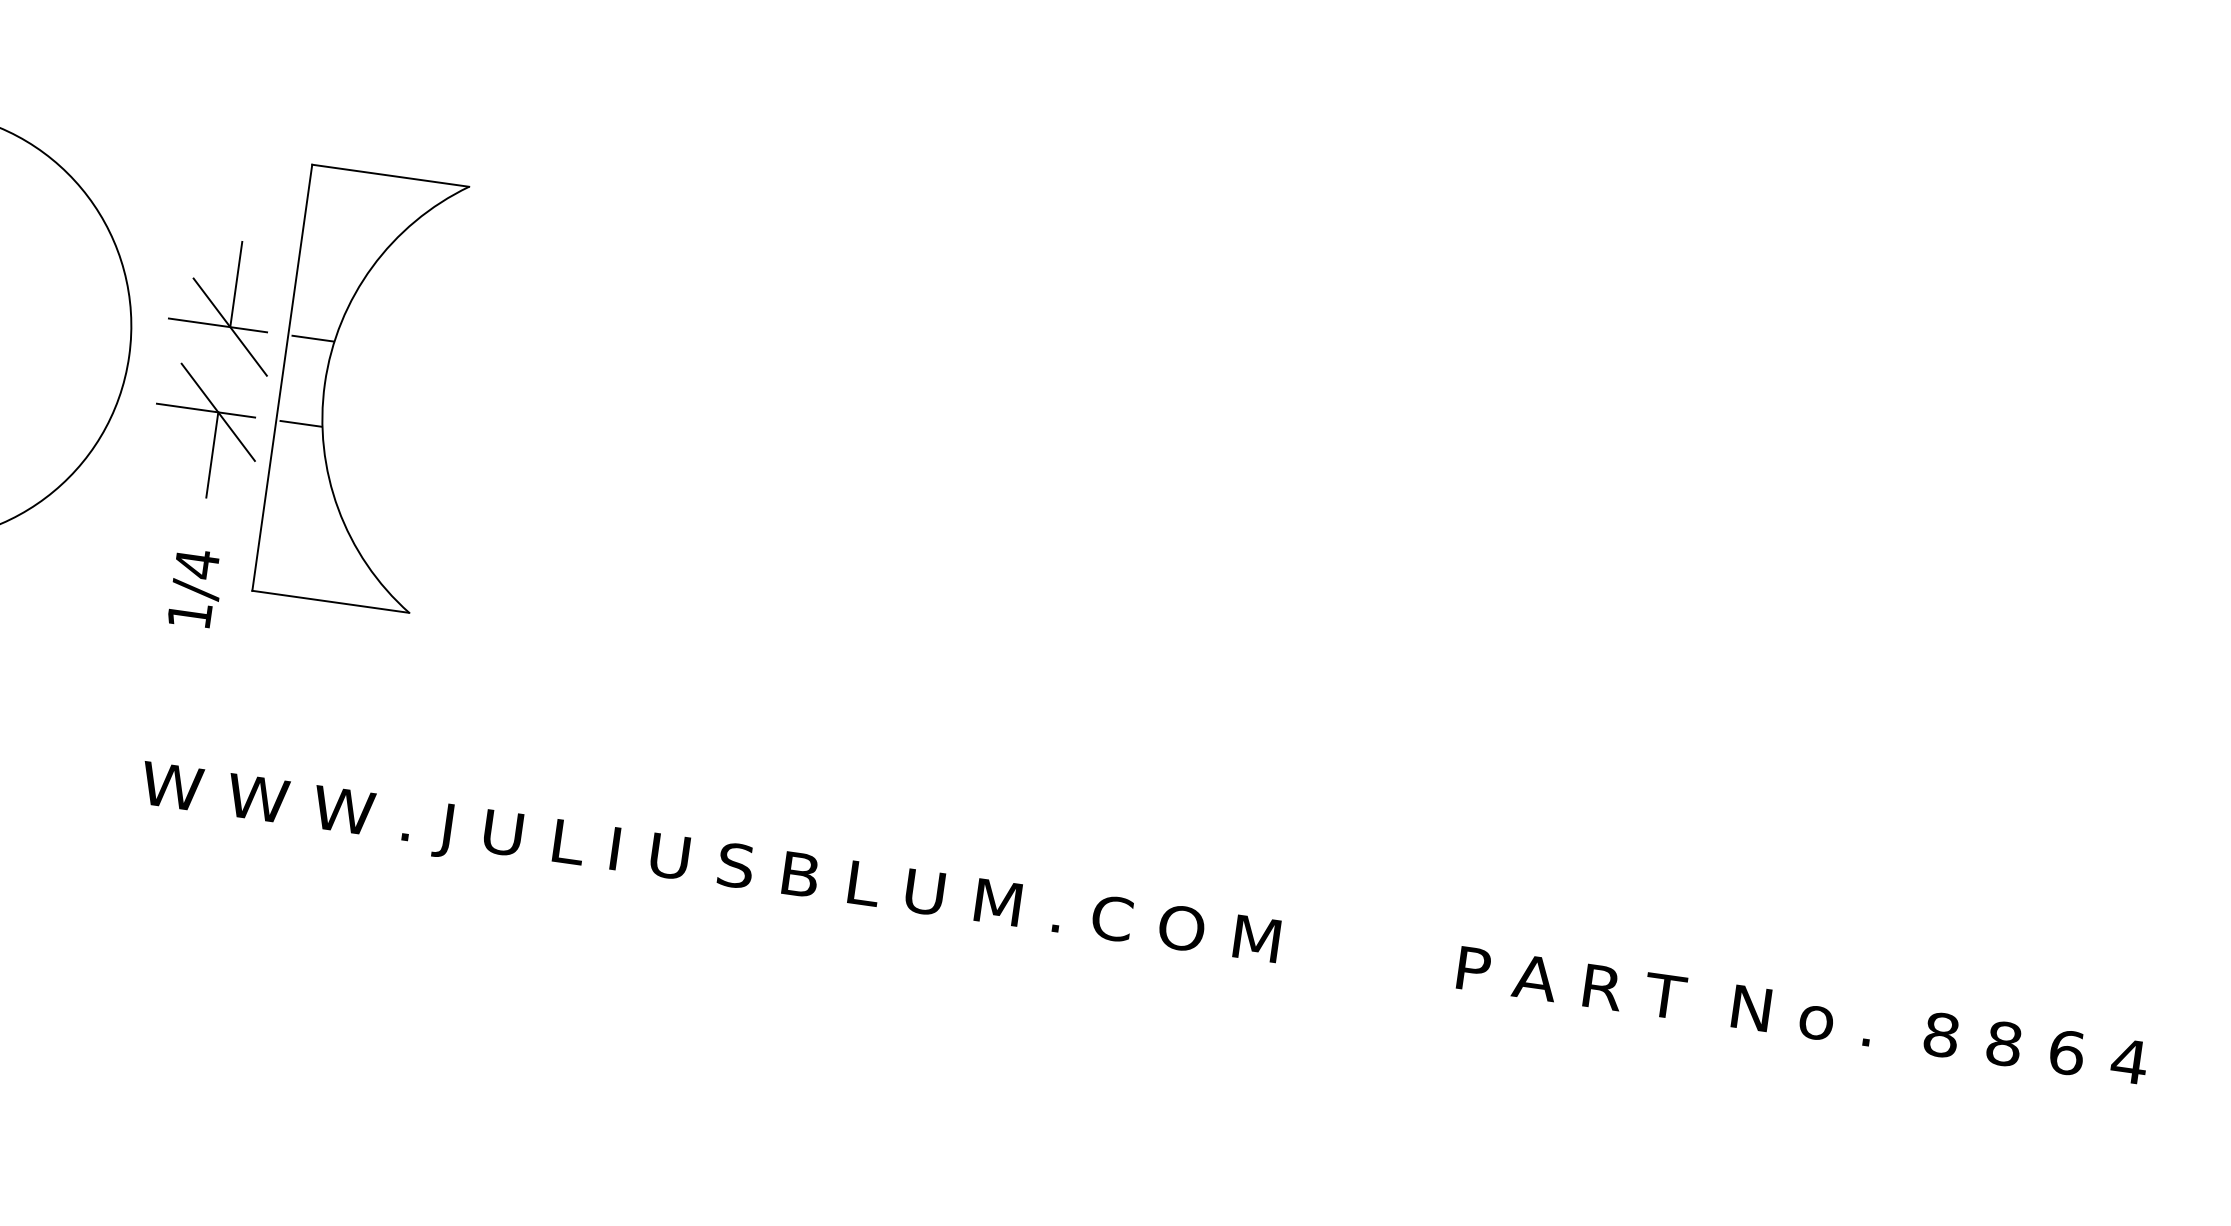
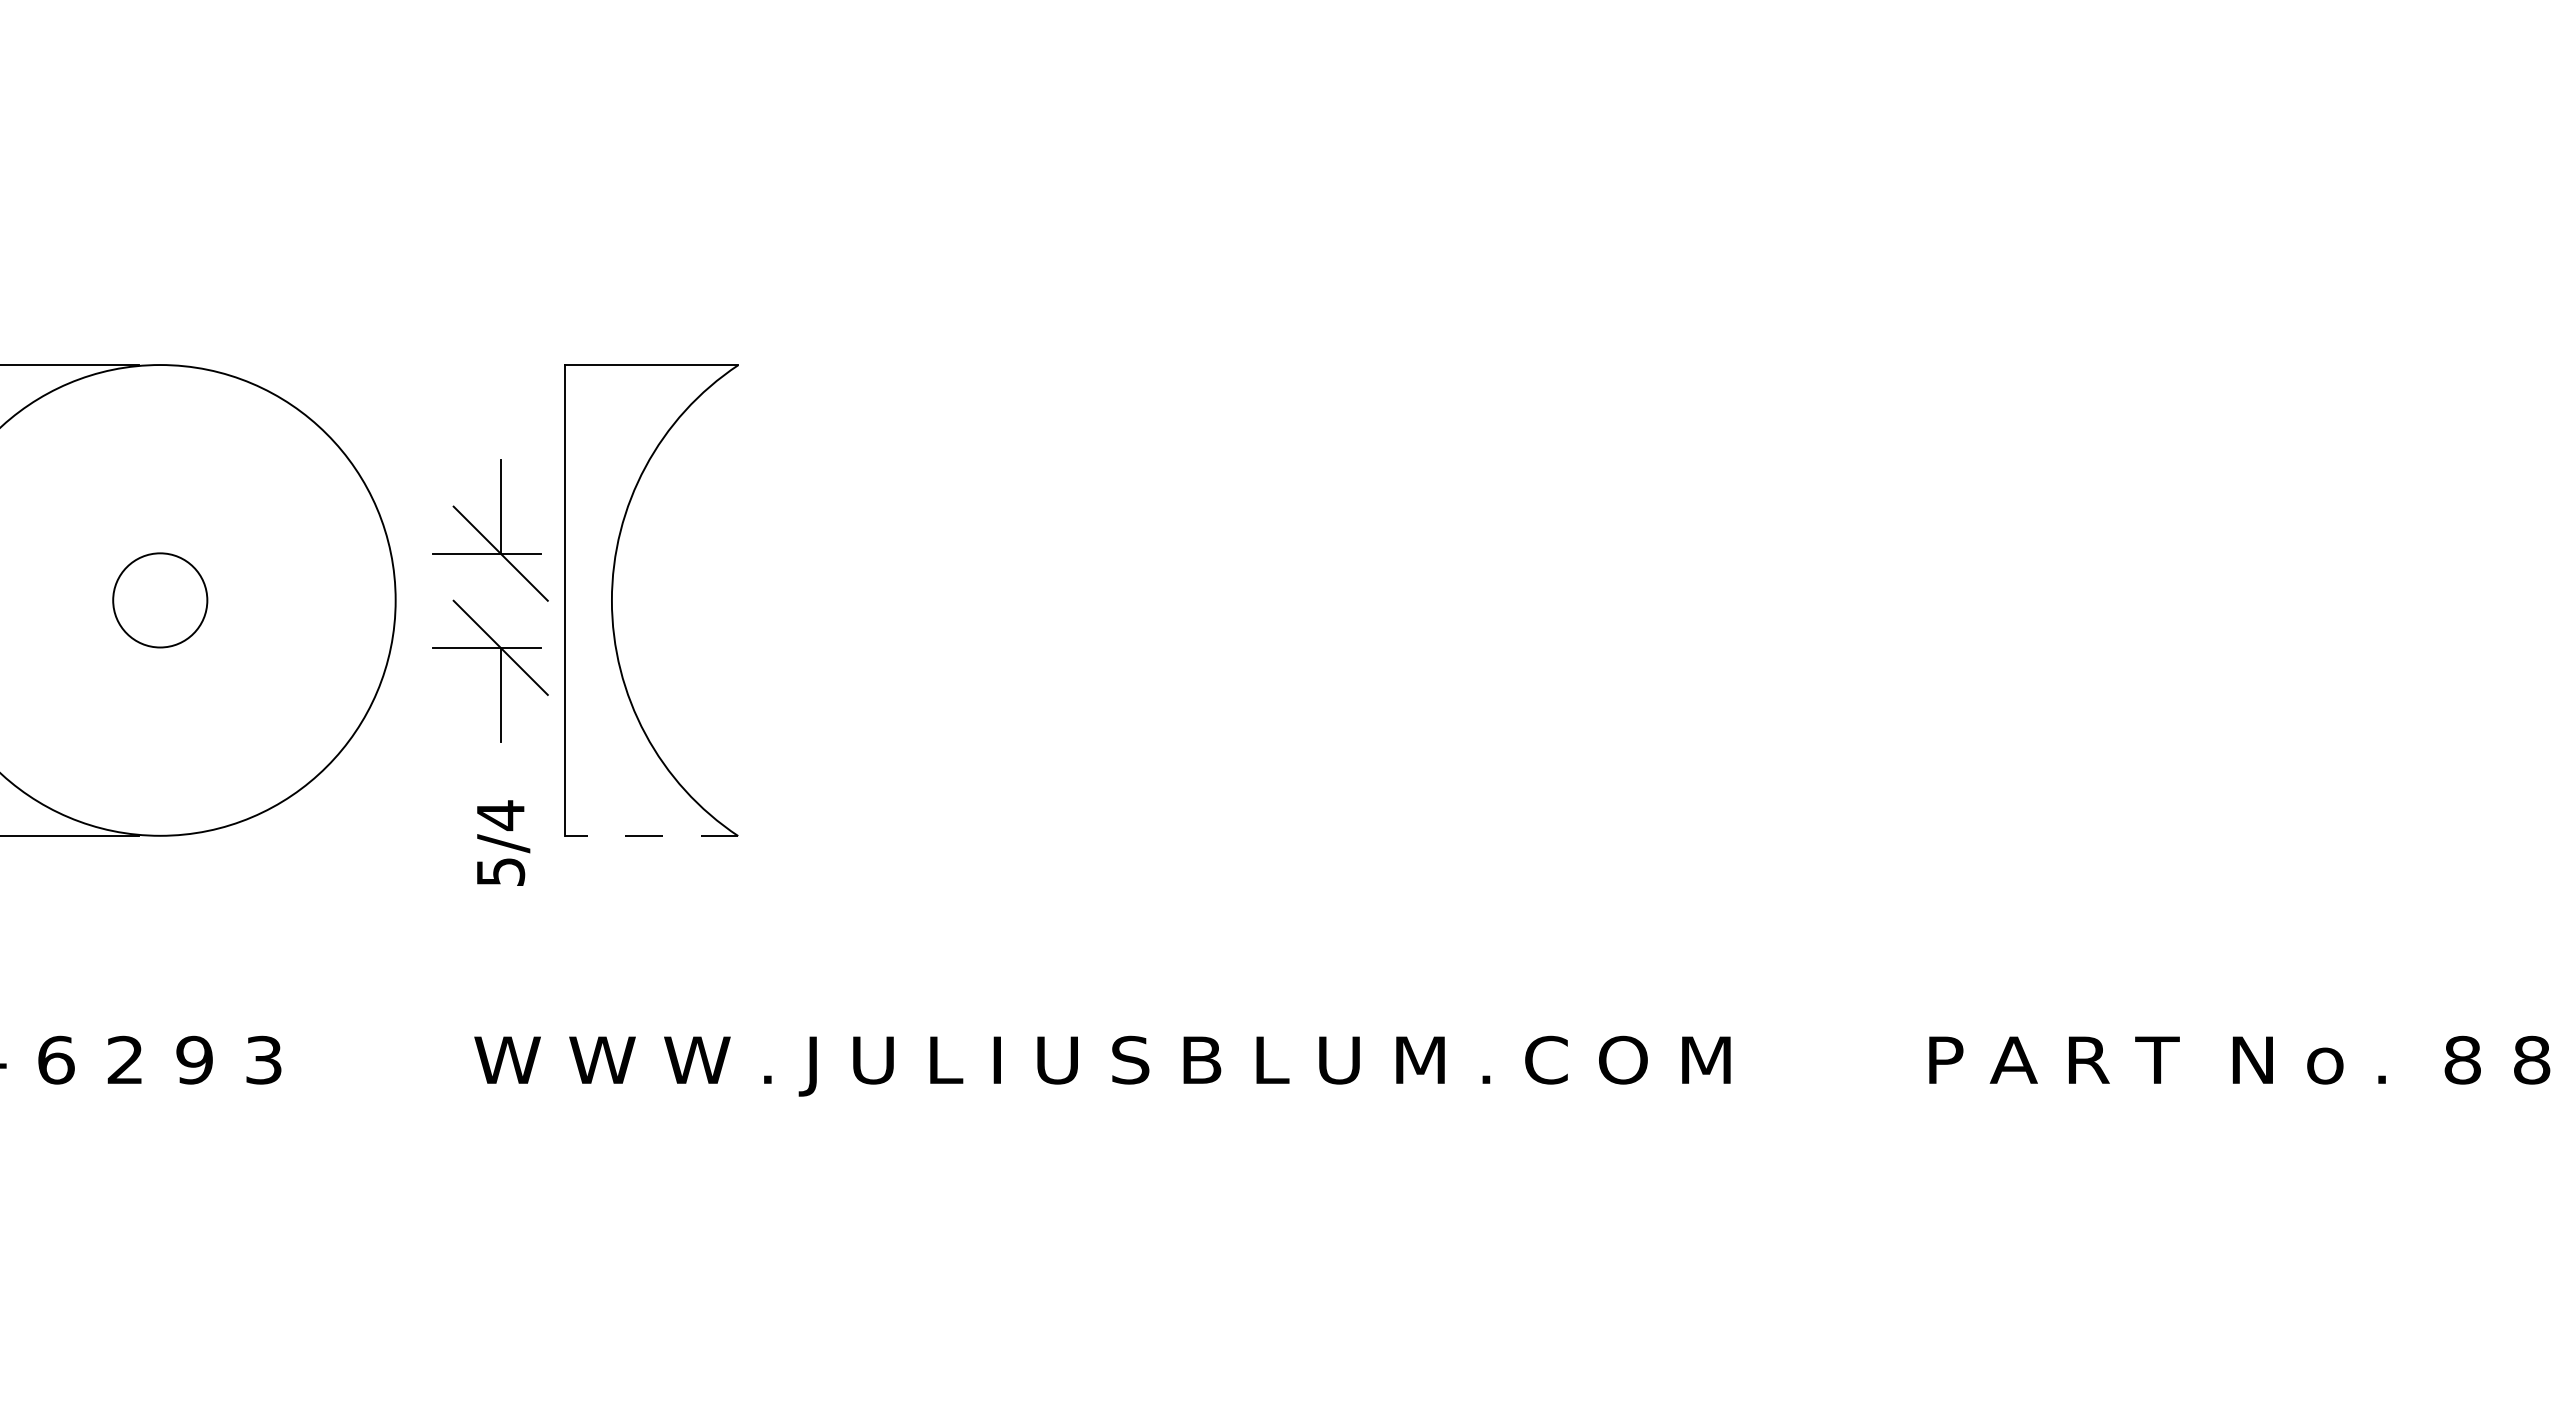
line: (310, 338) -> (589, 553), removed
line: (298, 423) -> (589, 647), removed
line: (330, 602) -> (651, 836), solid -> dashed
text: (190, 614) -> (501, 871), 1/4 -> 5/4

